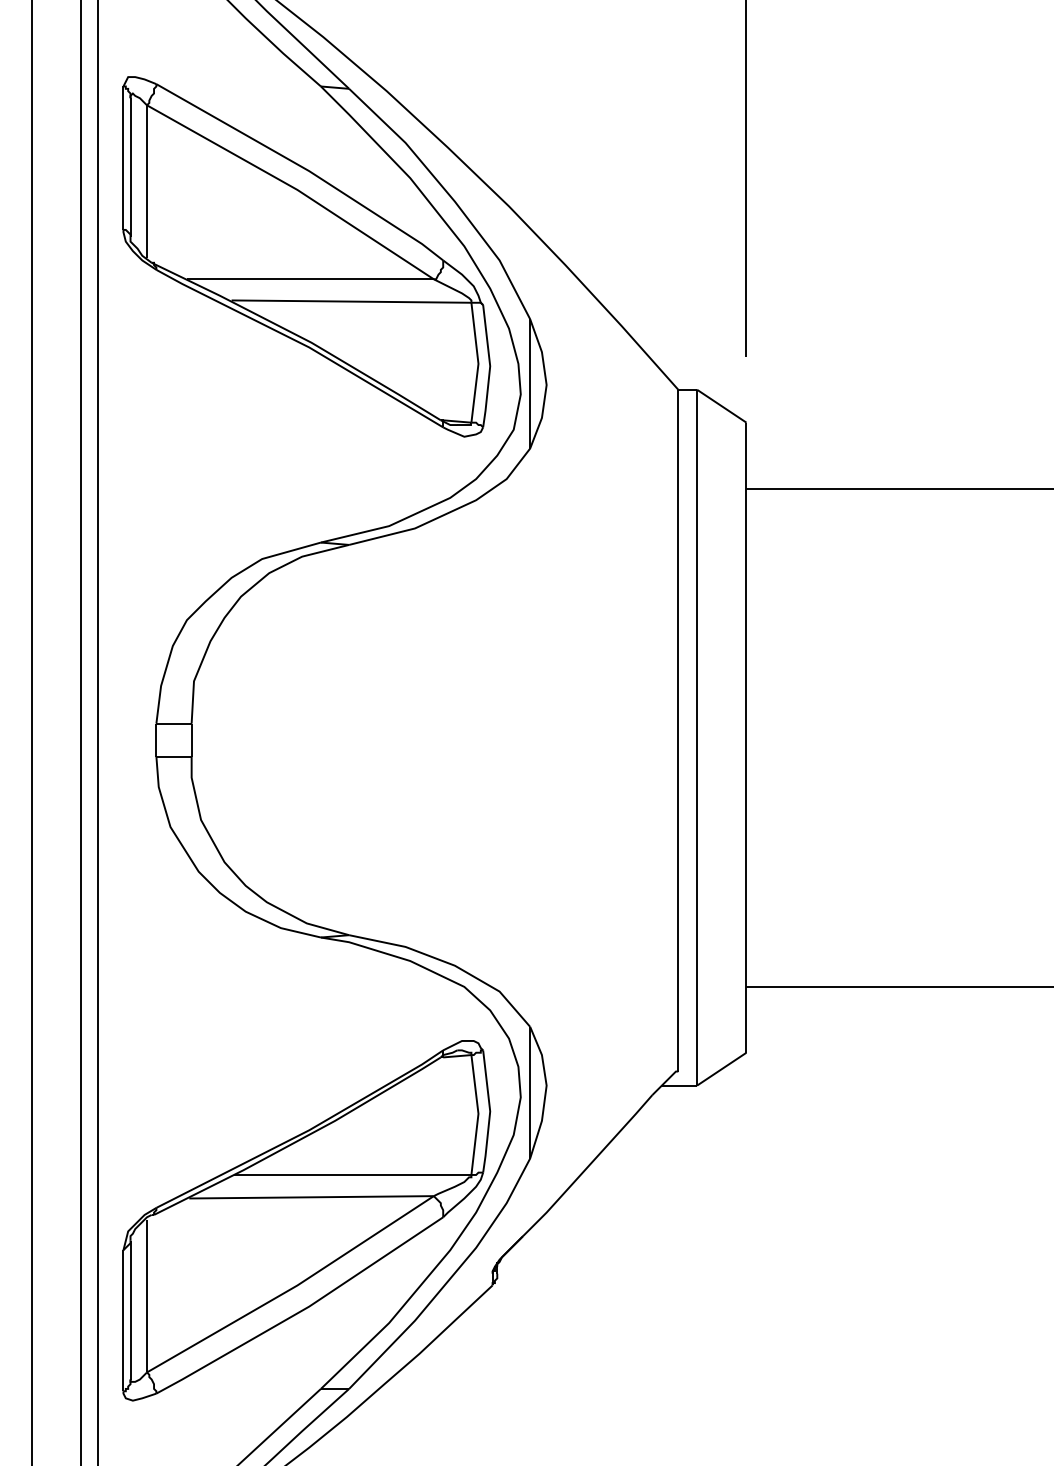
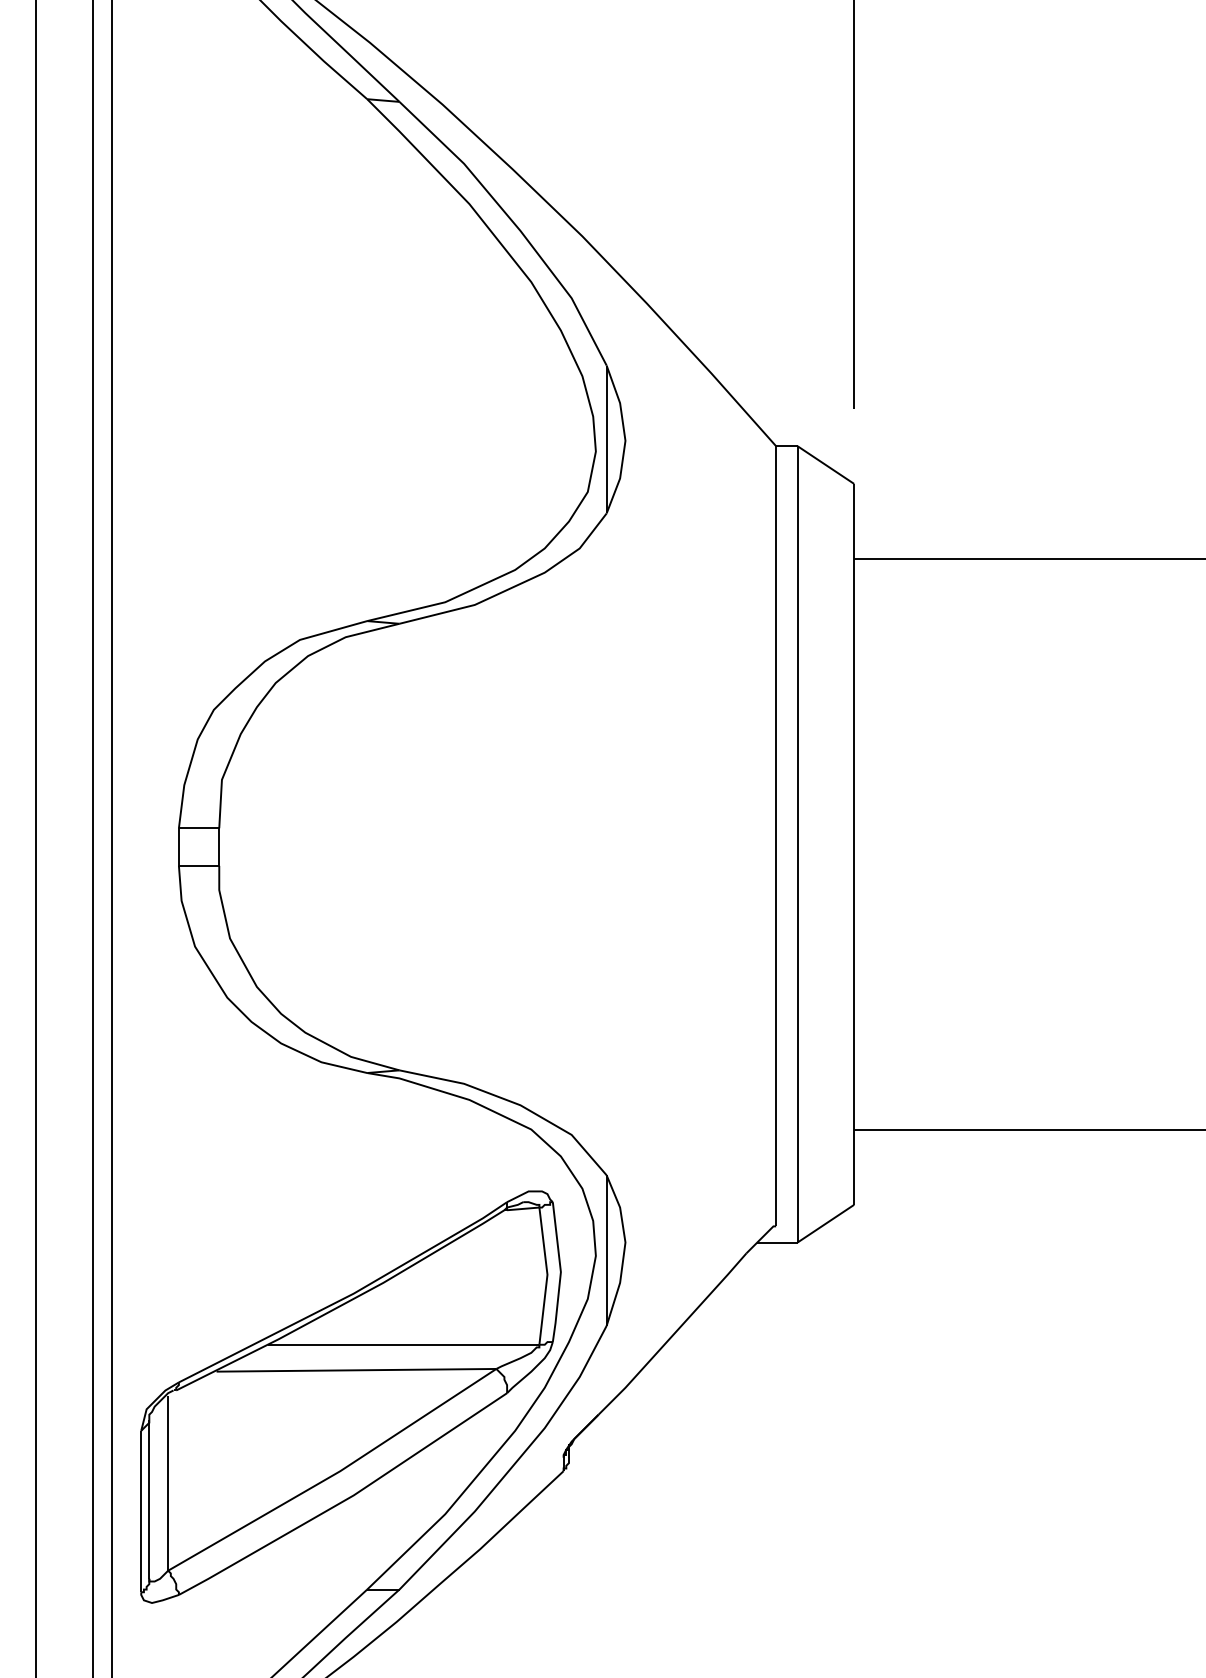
part: (306, 256) -> (350, 293), removed

